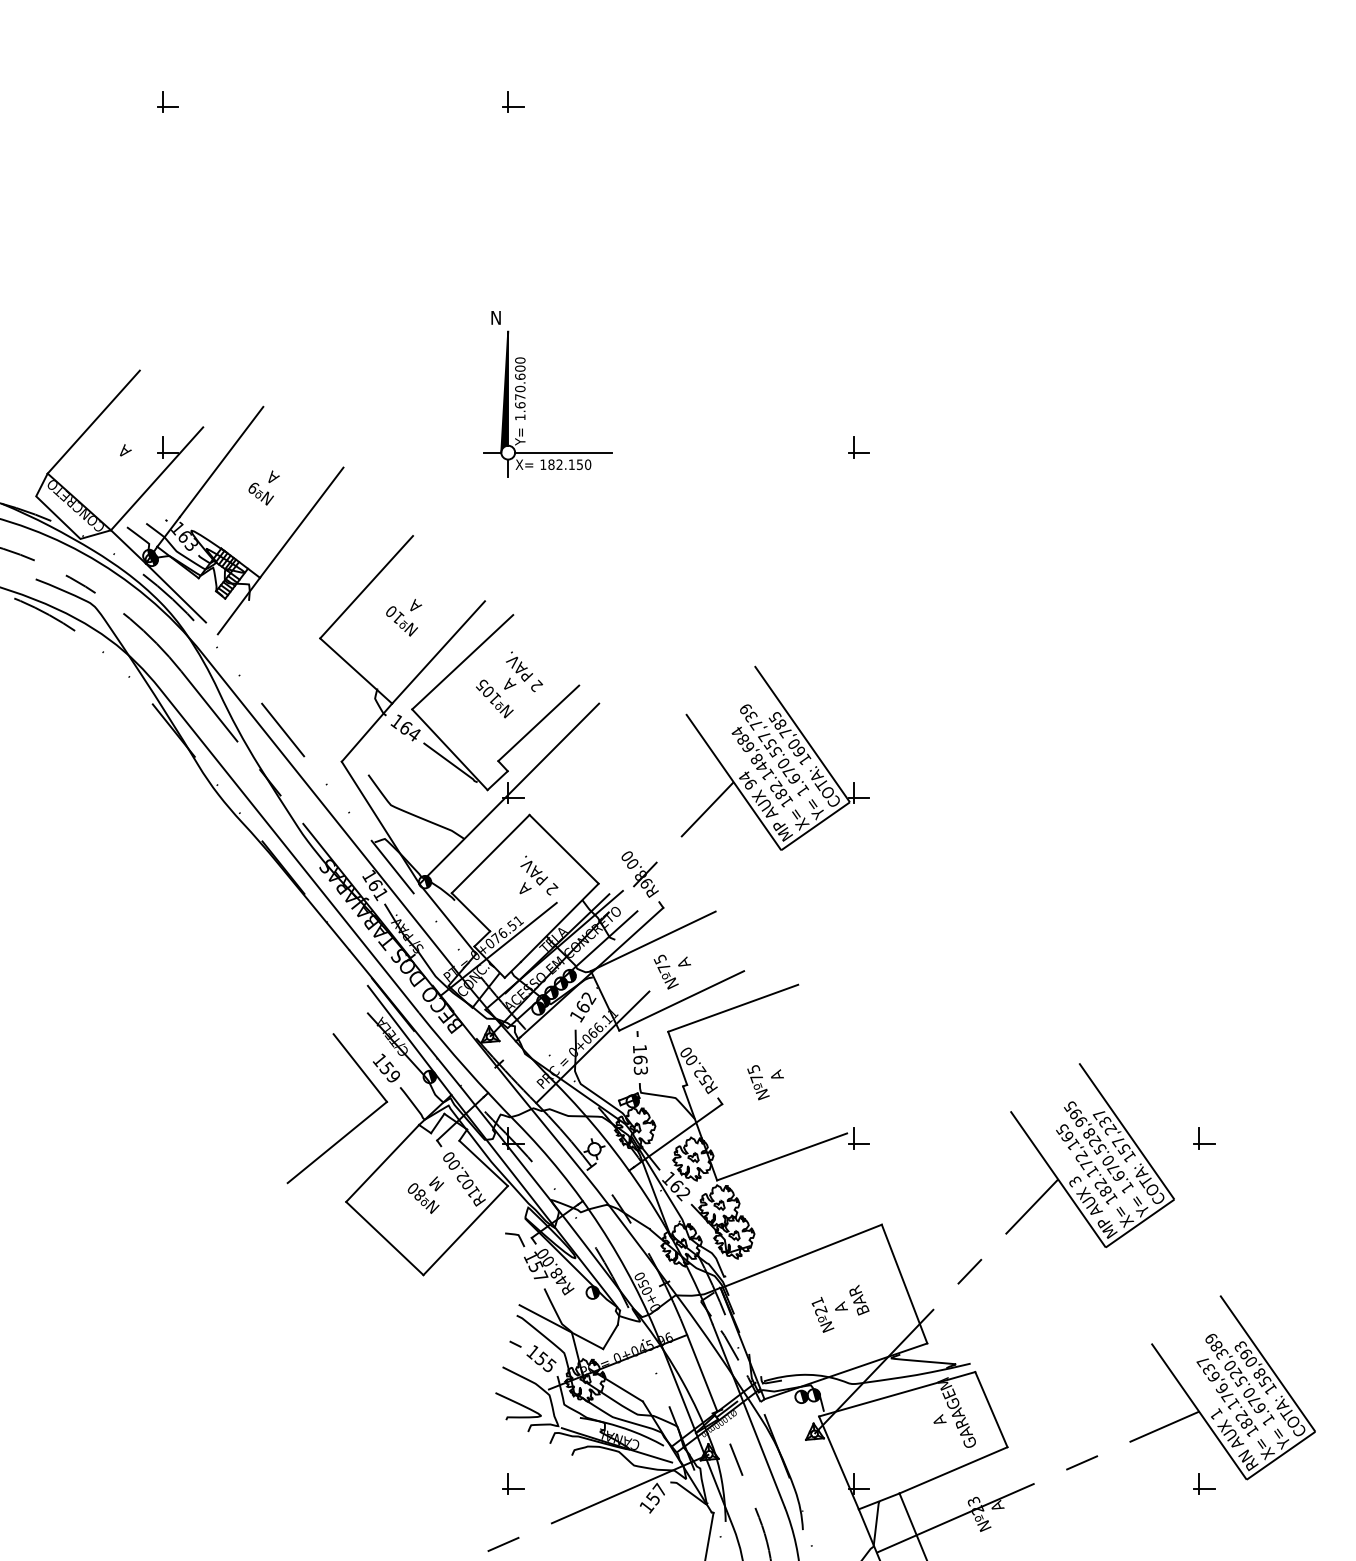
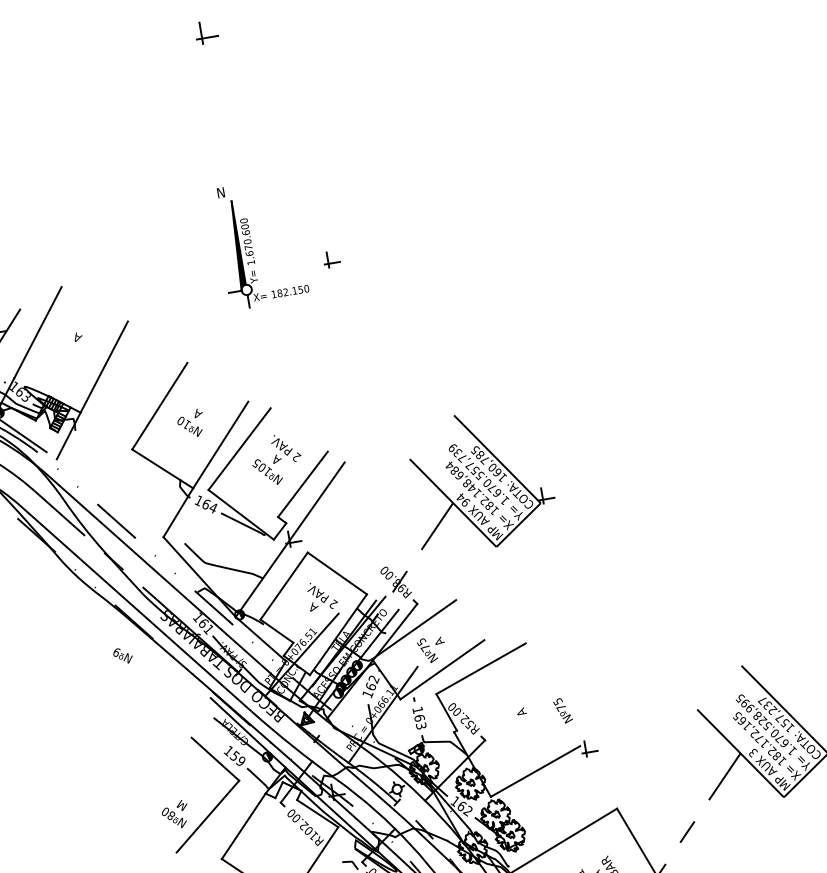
part: (513, 101) -> (206, 32), size x1.4
part: (858, 447) -> (331, 259), moved
line: (563, 452) -> (287, 282), removed
text: (260, 493) -> (122, 655), moved
text: (758, 1082) -> (563, 710), moved
text: (425, 1194) -> (175, 814), moved

